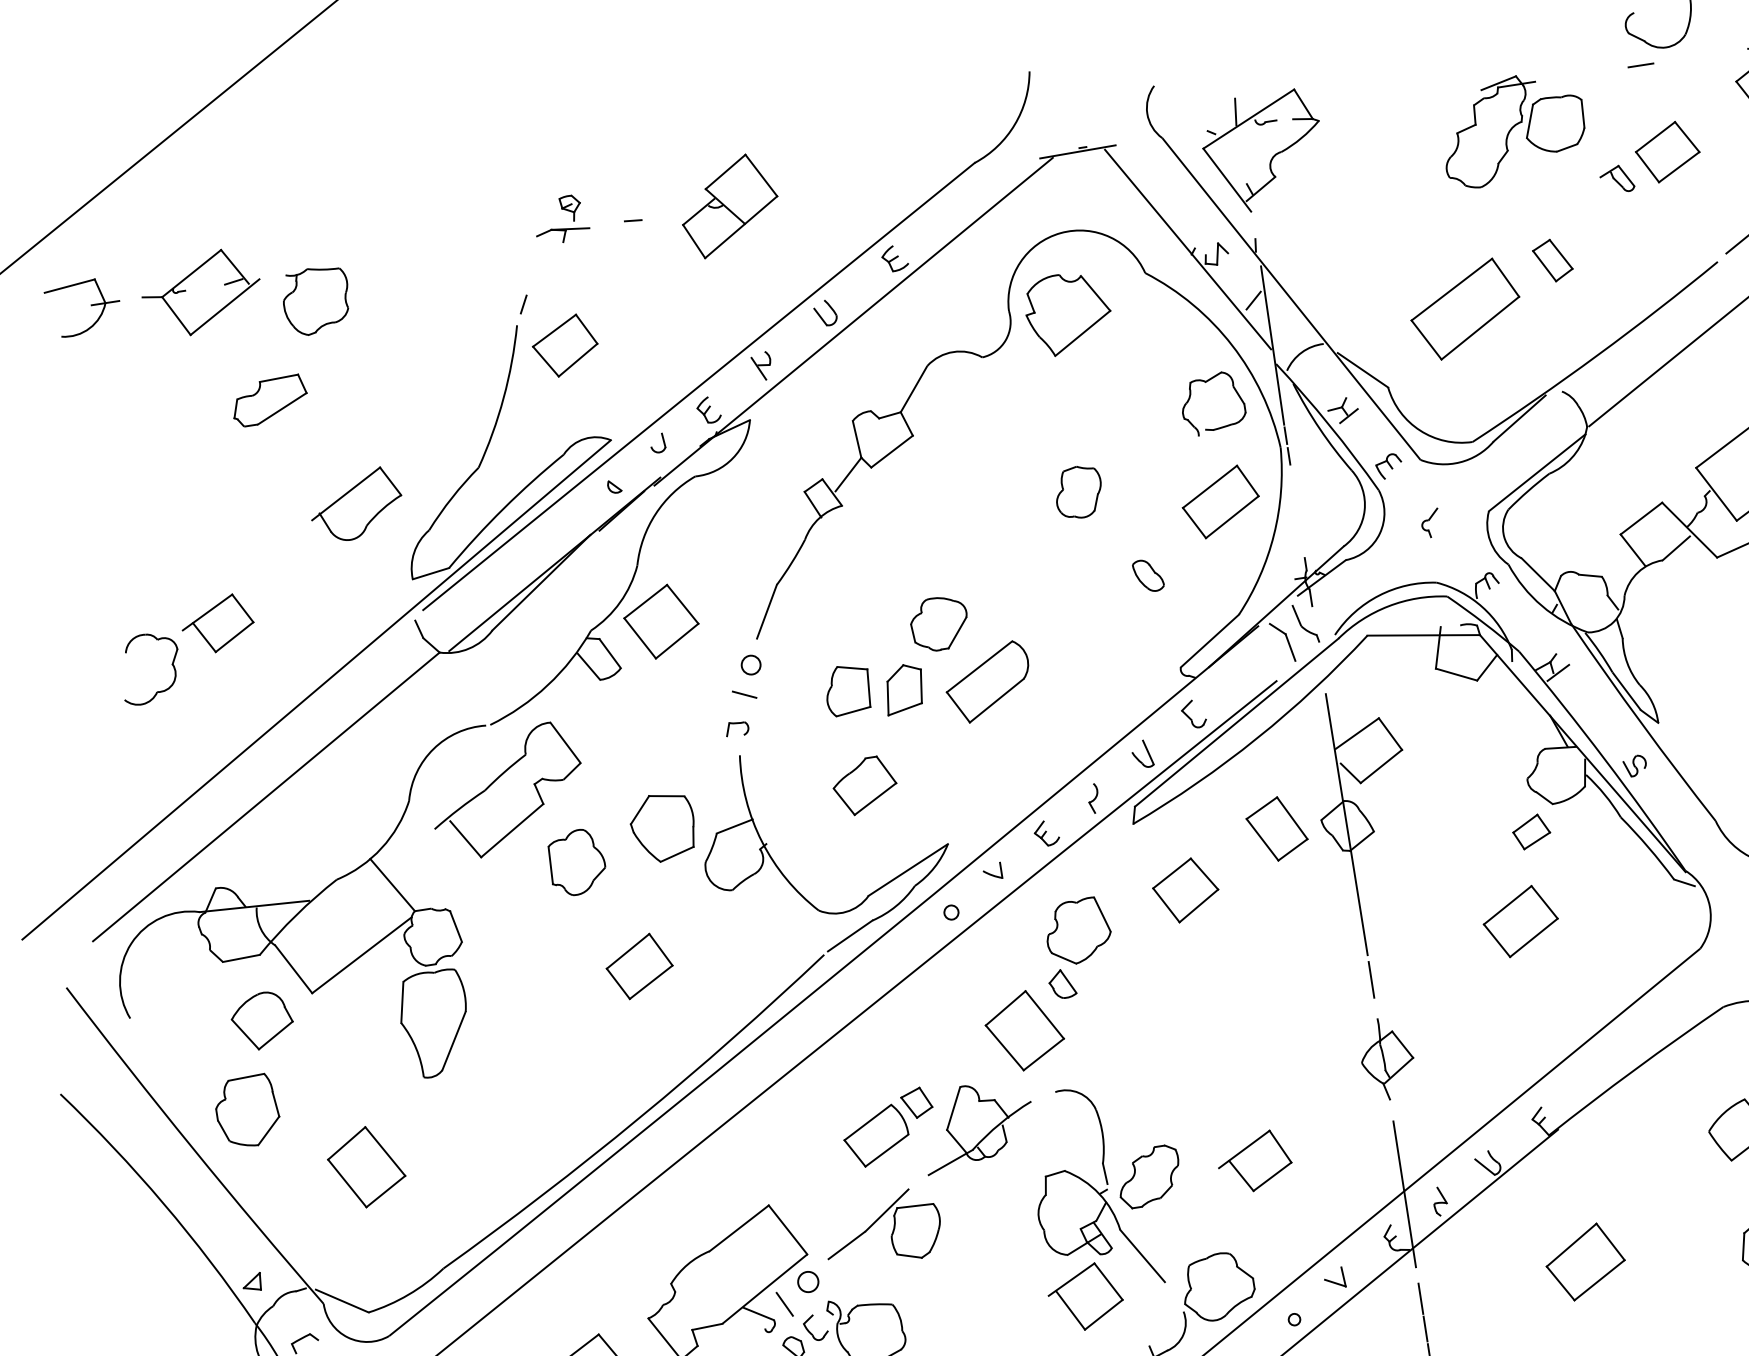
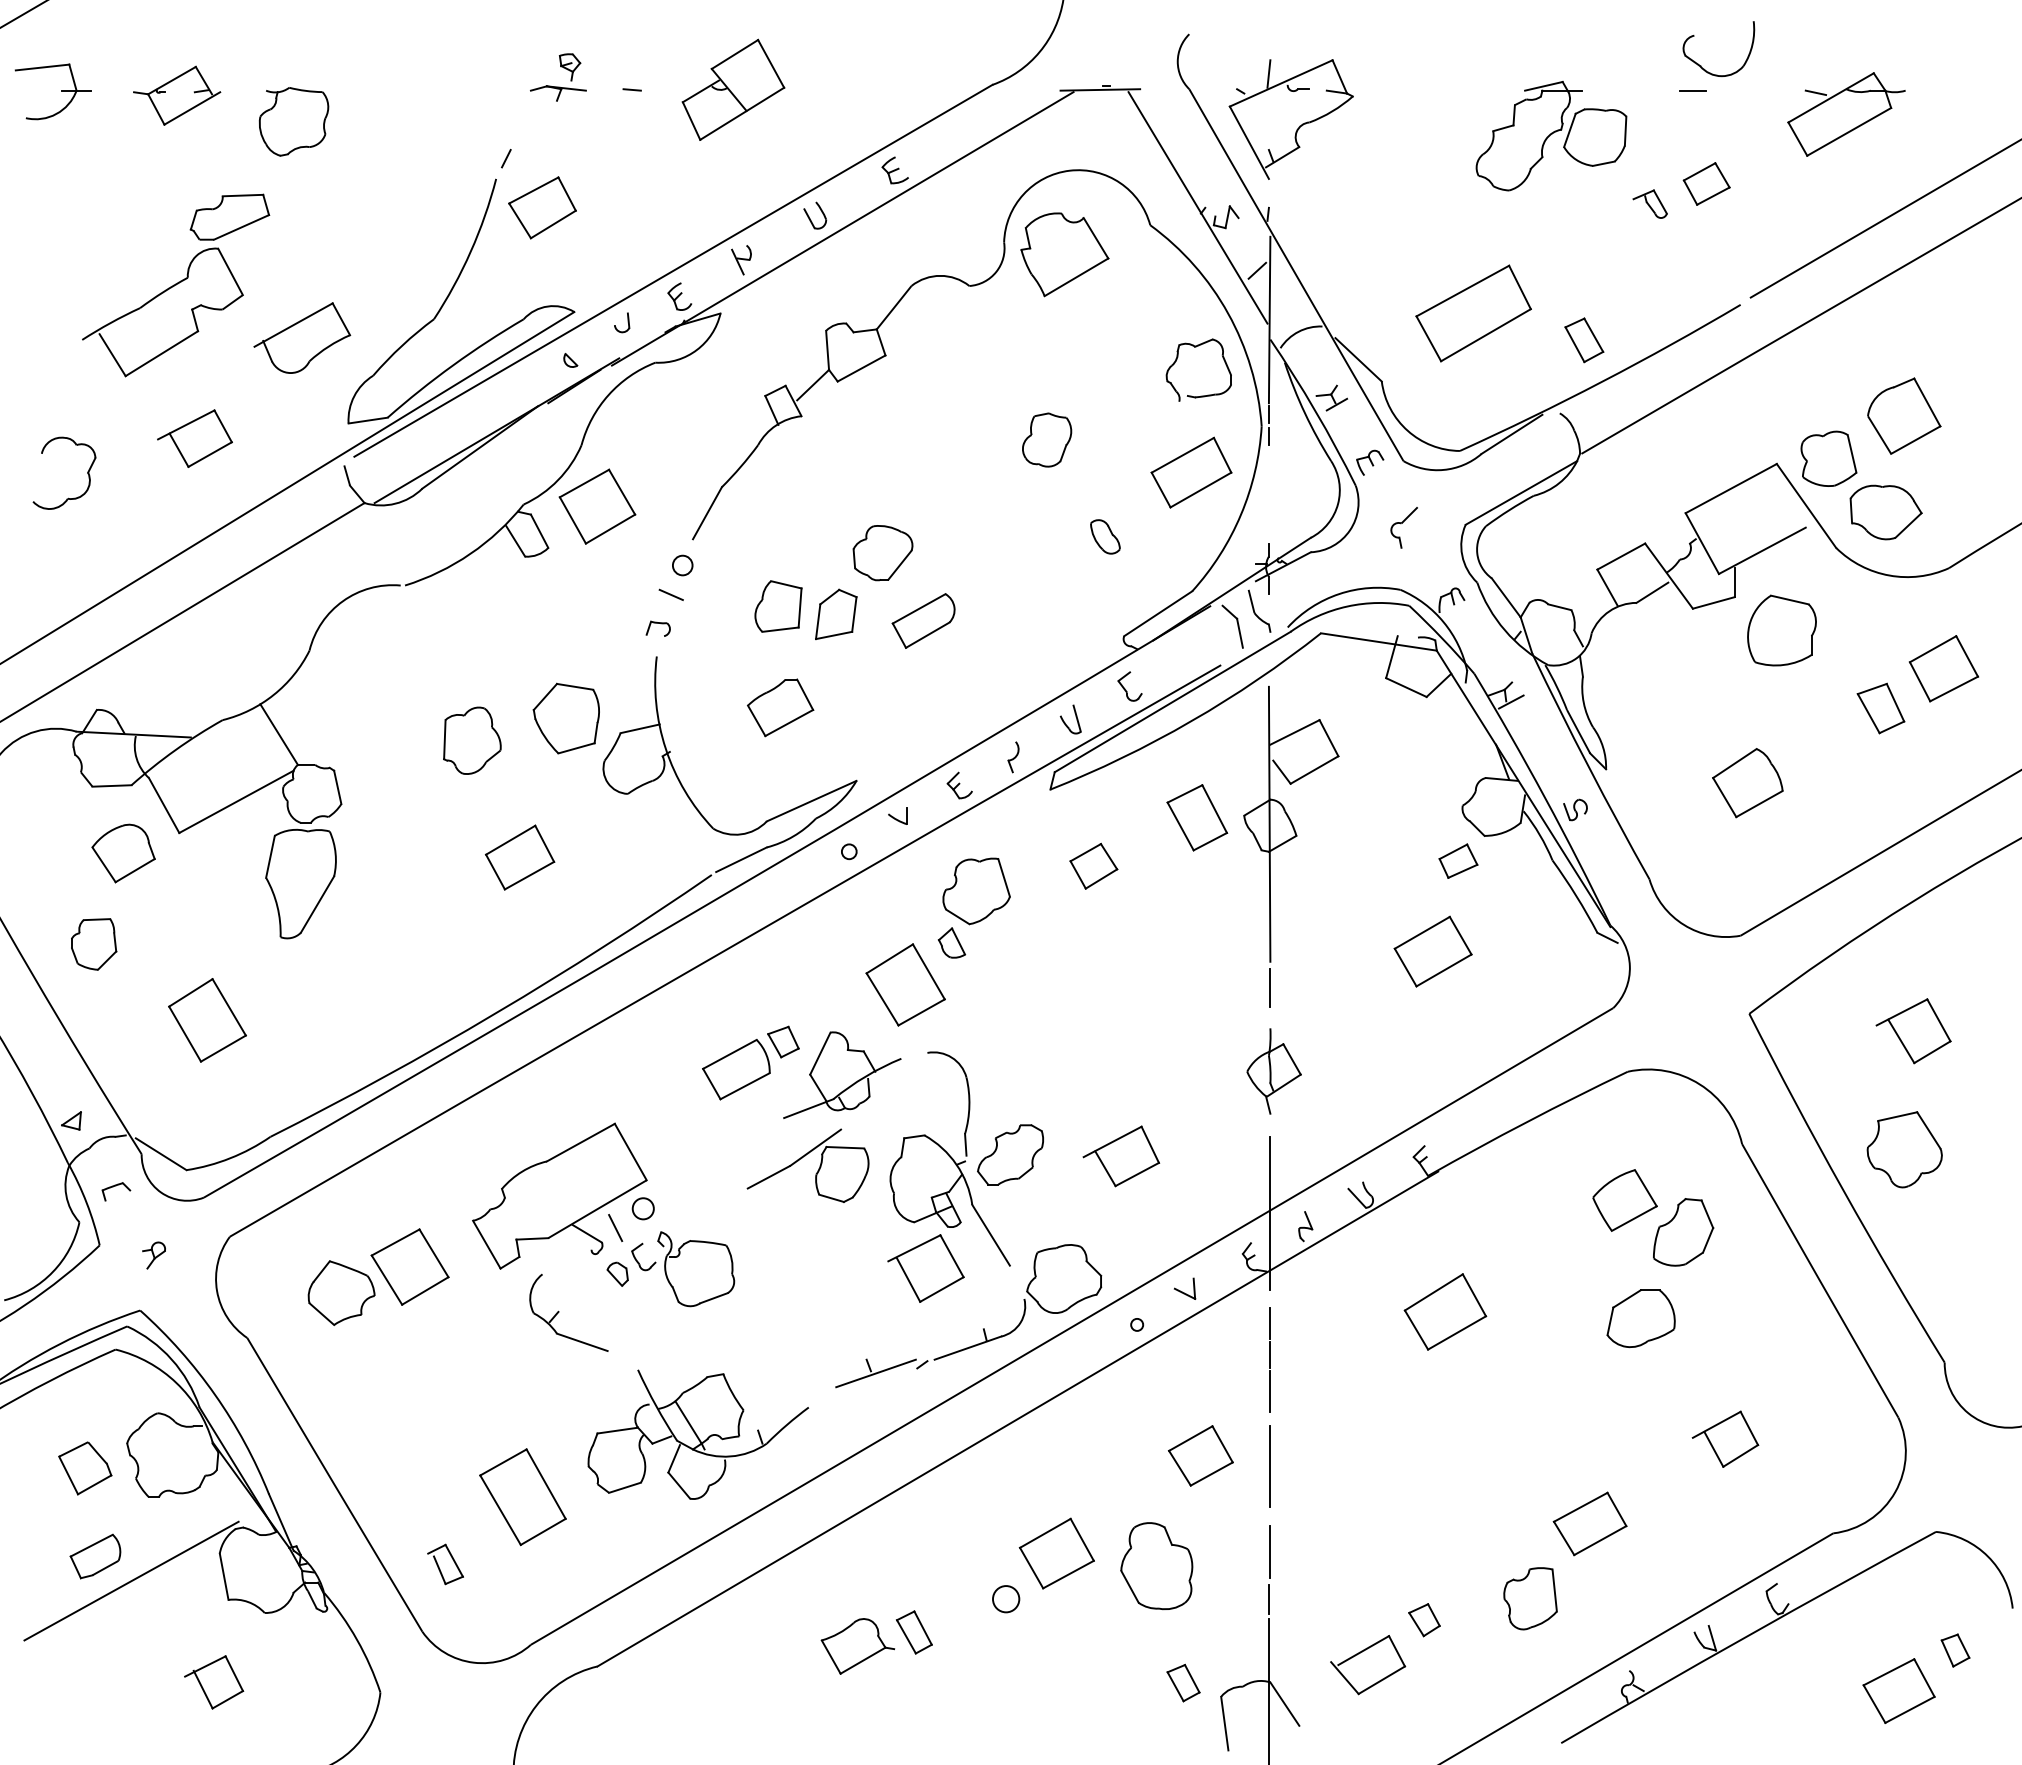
part: (1667, 151) -> (1706, 183), size x0.7
part: (1553, 260) -> (1584, 340), moved
part: (201, 293) -> (176, 95), size x0.7
part: (1430, 522) -> (1403, 527), size x1.4
part: (217, 624) -> (194, 438), moved
part: (987, 681) -> (923, 620), size x0.7
part: (497, 780) -> (154, 299), moved
part: (1185, 890) -> (1093, 866), size x0.7
part: (247, 1111) -> (93, 944), size x0.7
part: (876, 1222) -> (802, 1158), moved

